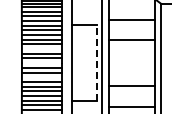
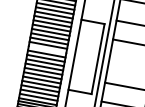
line: (42, 49) -> (50, 37), added
line: (96, 63) -> (97, 59), dashed -> solid
line: (42, 77) -> (45, 63), added

